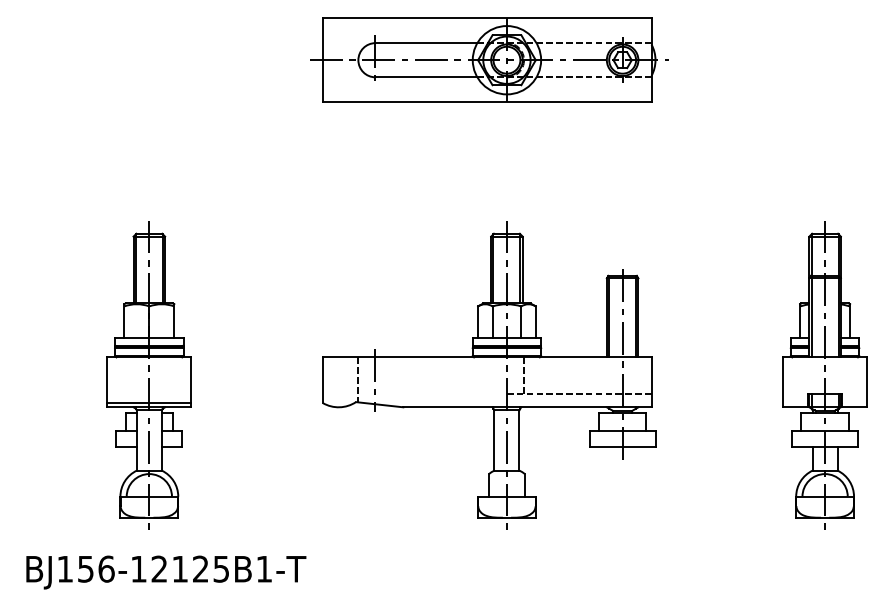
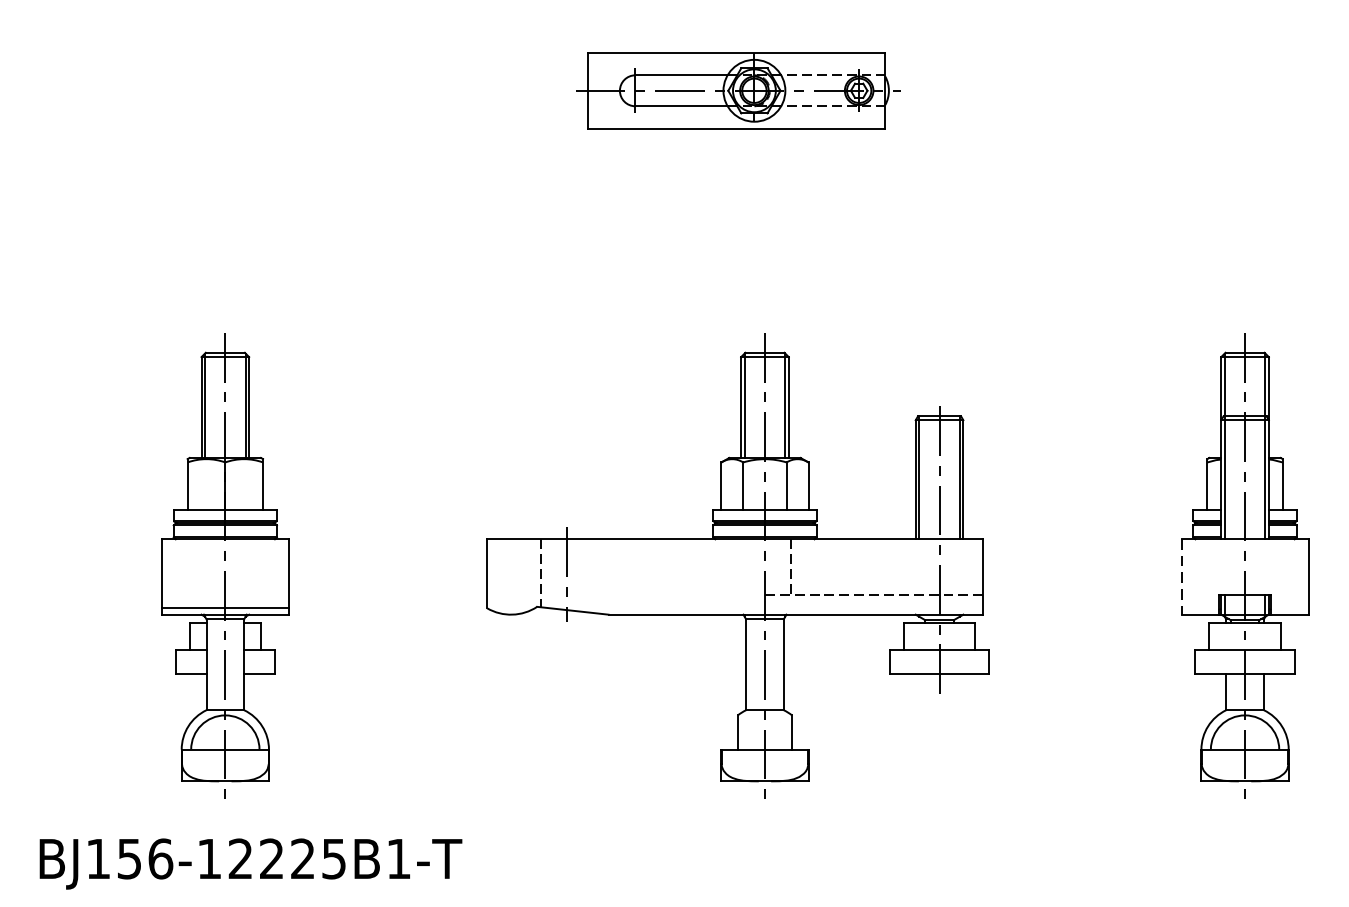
part: (489, 59) -> (738, 89), size x0.6
line: (783, 382) -> (1182, 577), solid -> dashed
text: (179, 568) -> (270, 857), BJ156-12125B1-T -> BJ156-12225B1-T

